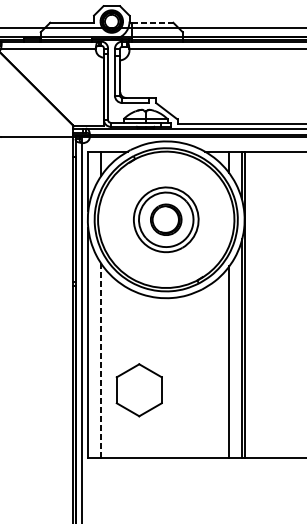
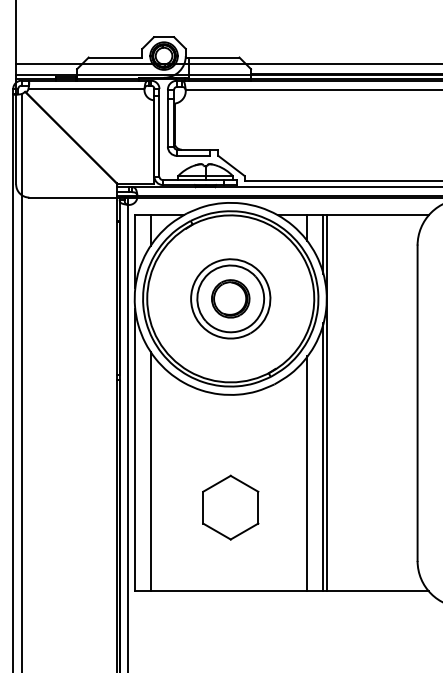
line: (152, 22) -> (214, 57), dashed -> solid
line: (101, 360) -> (151, 471), dashed -> solid
part: (139, 390) -> (230, 507), moved

